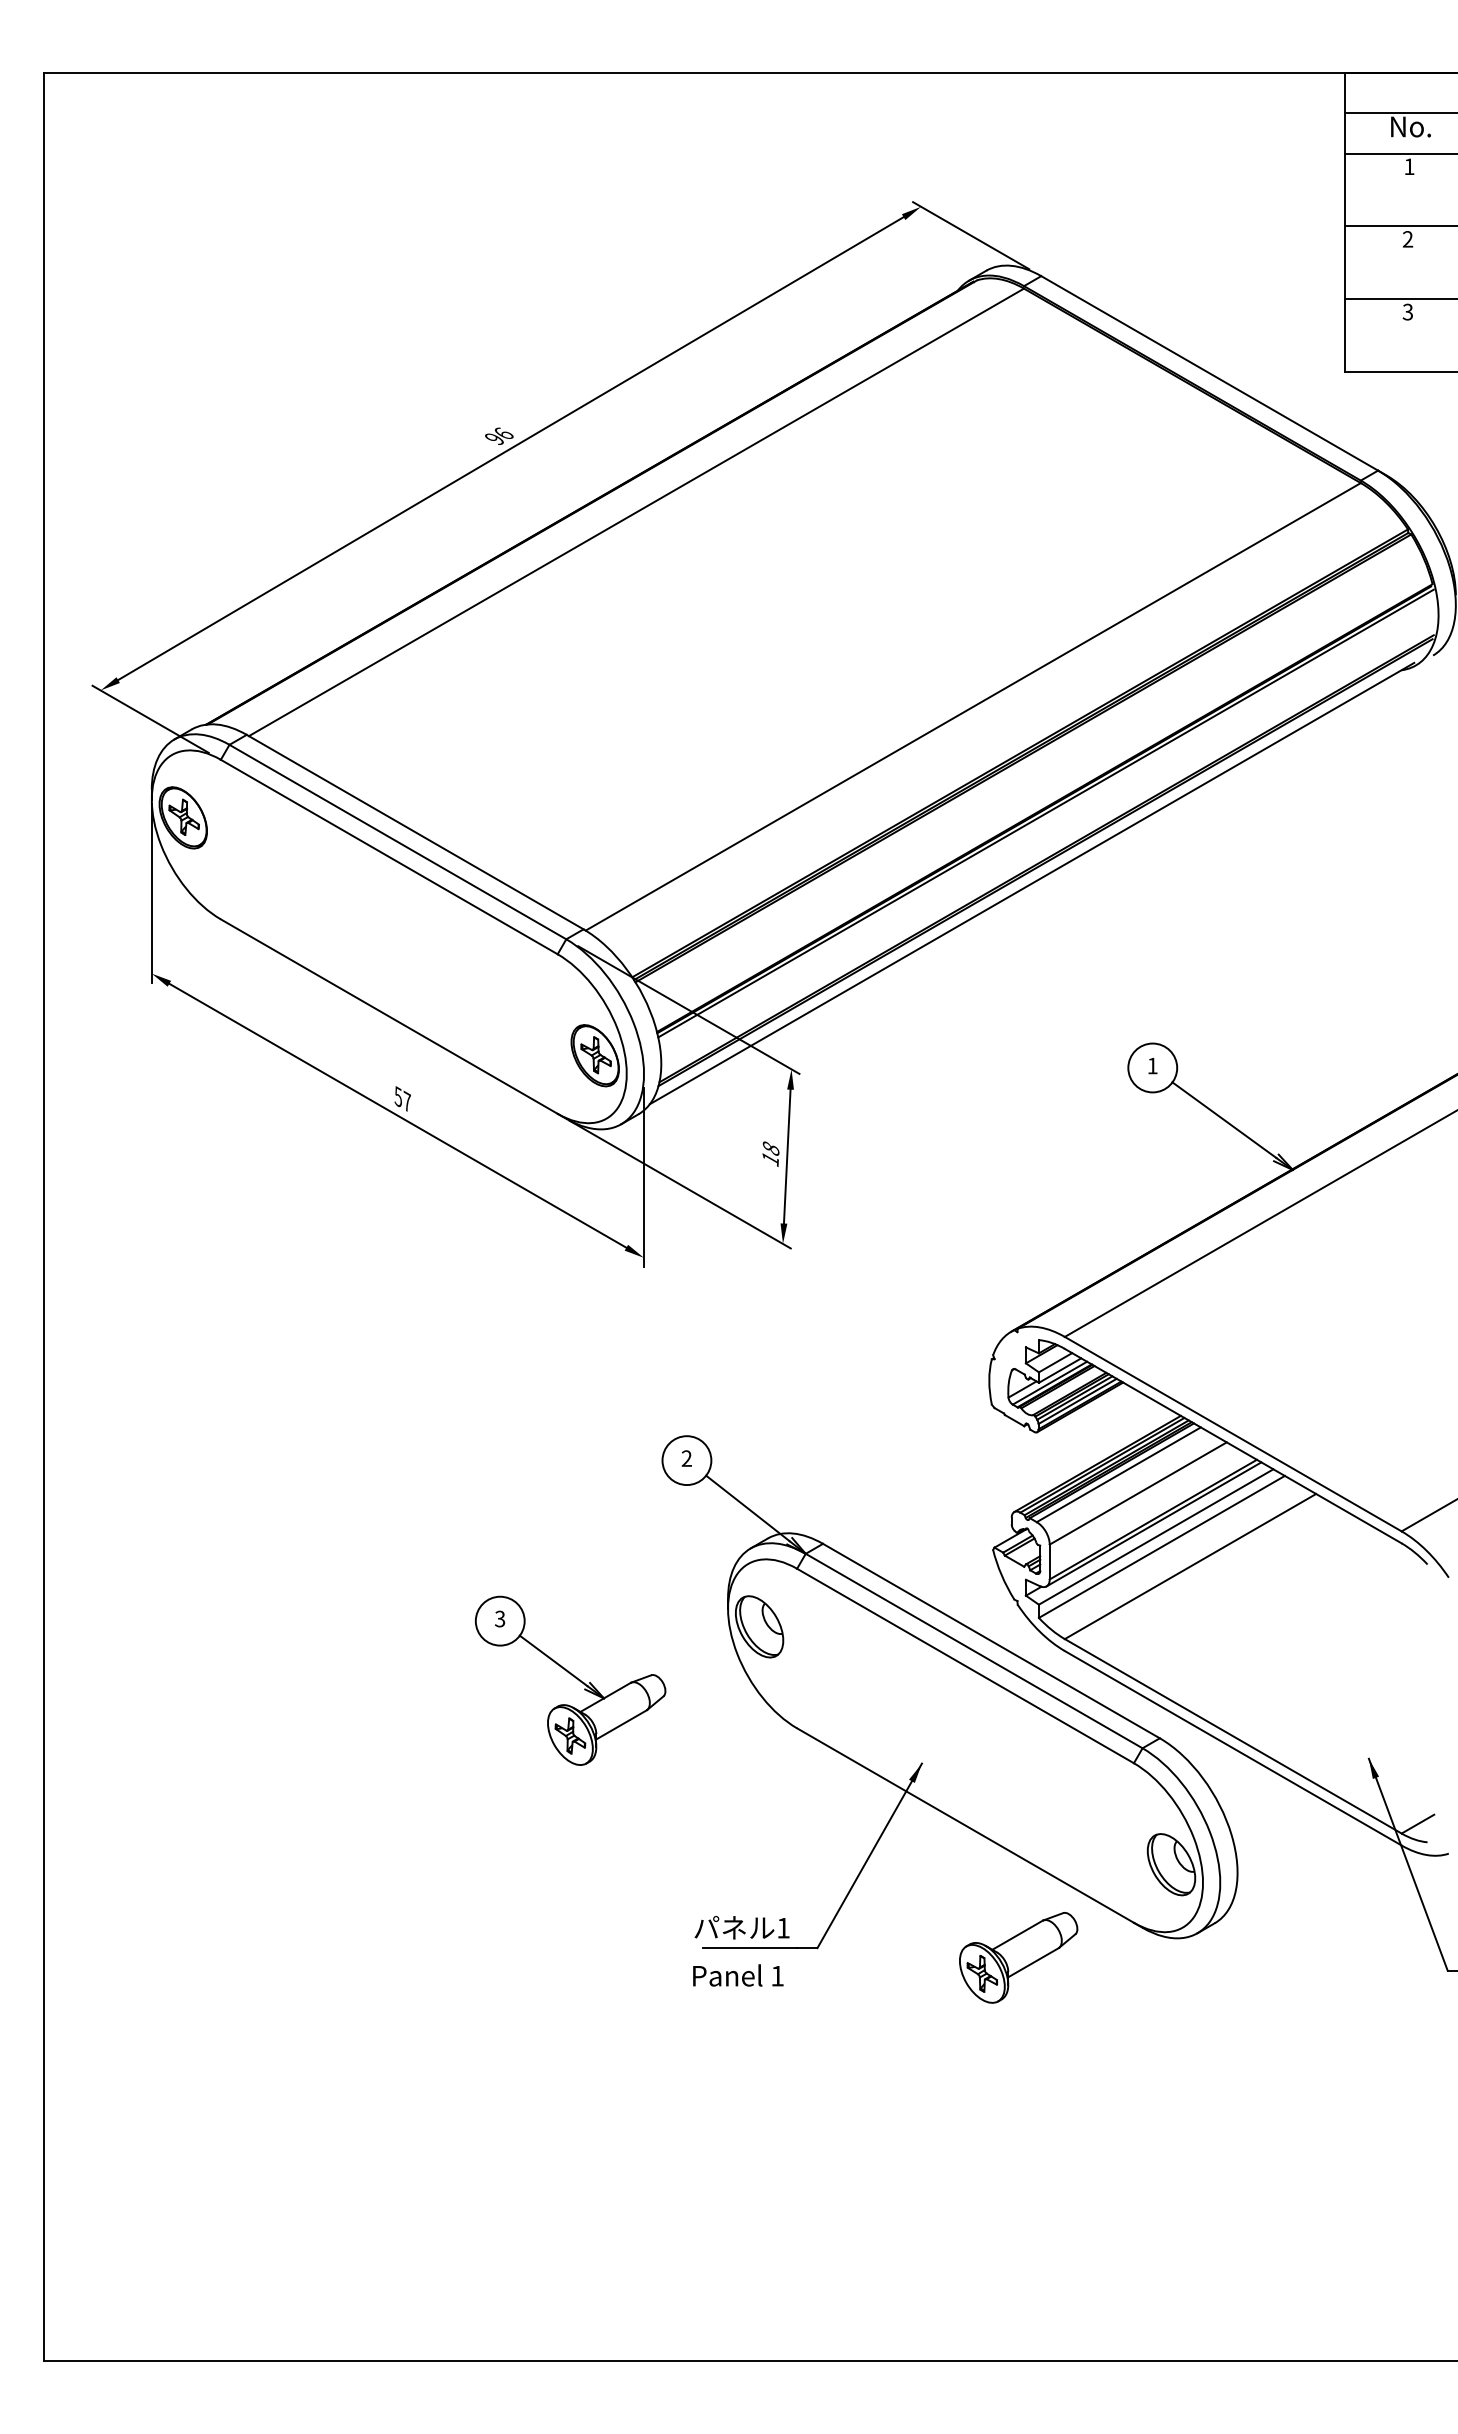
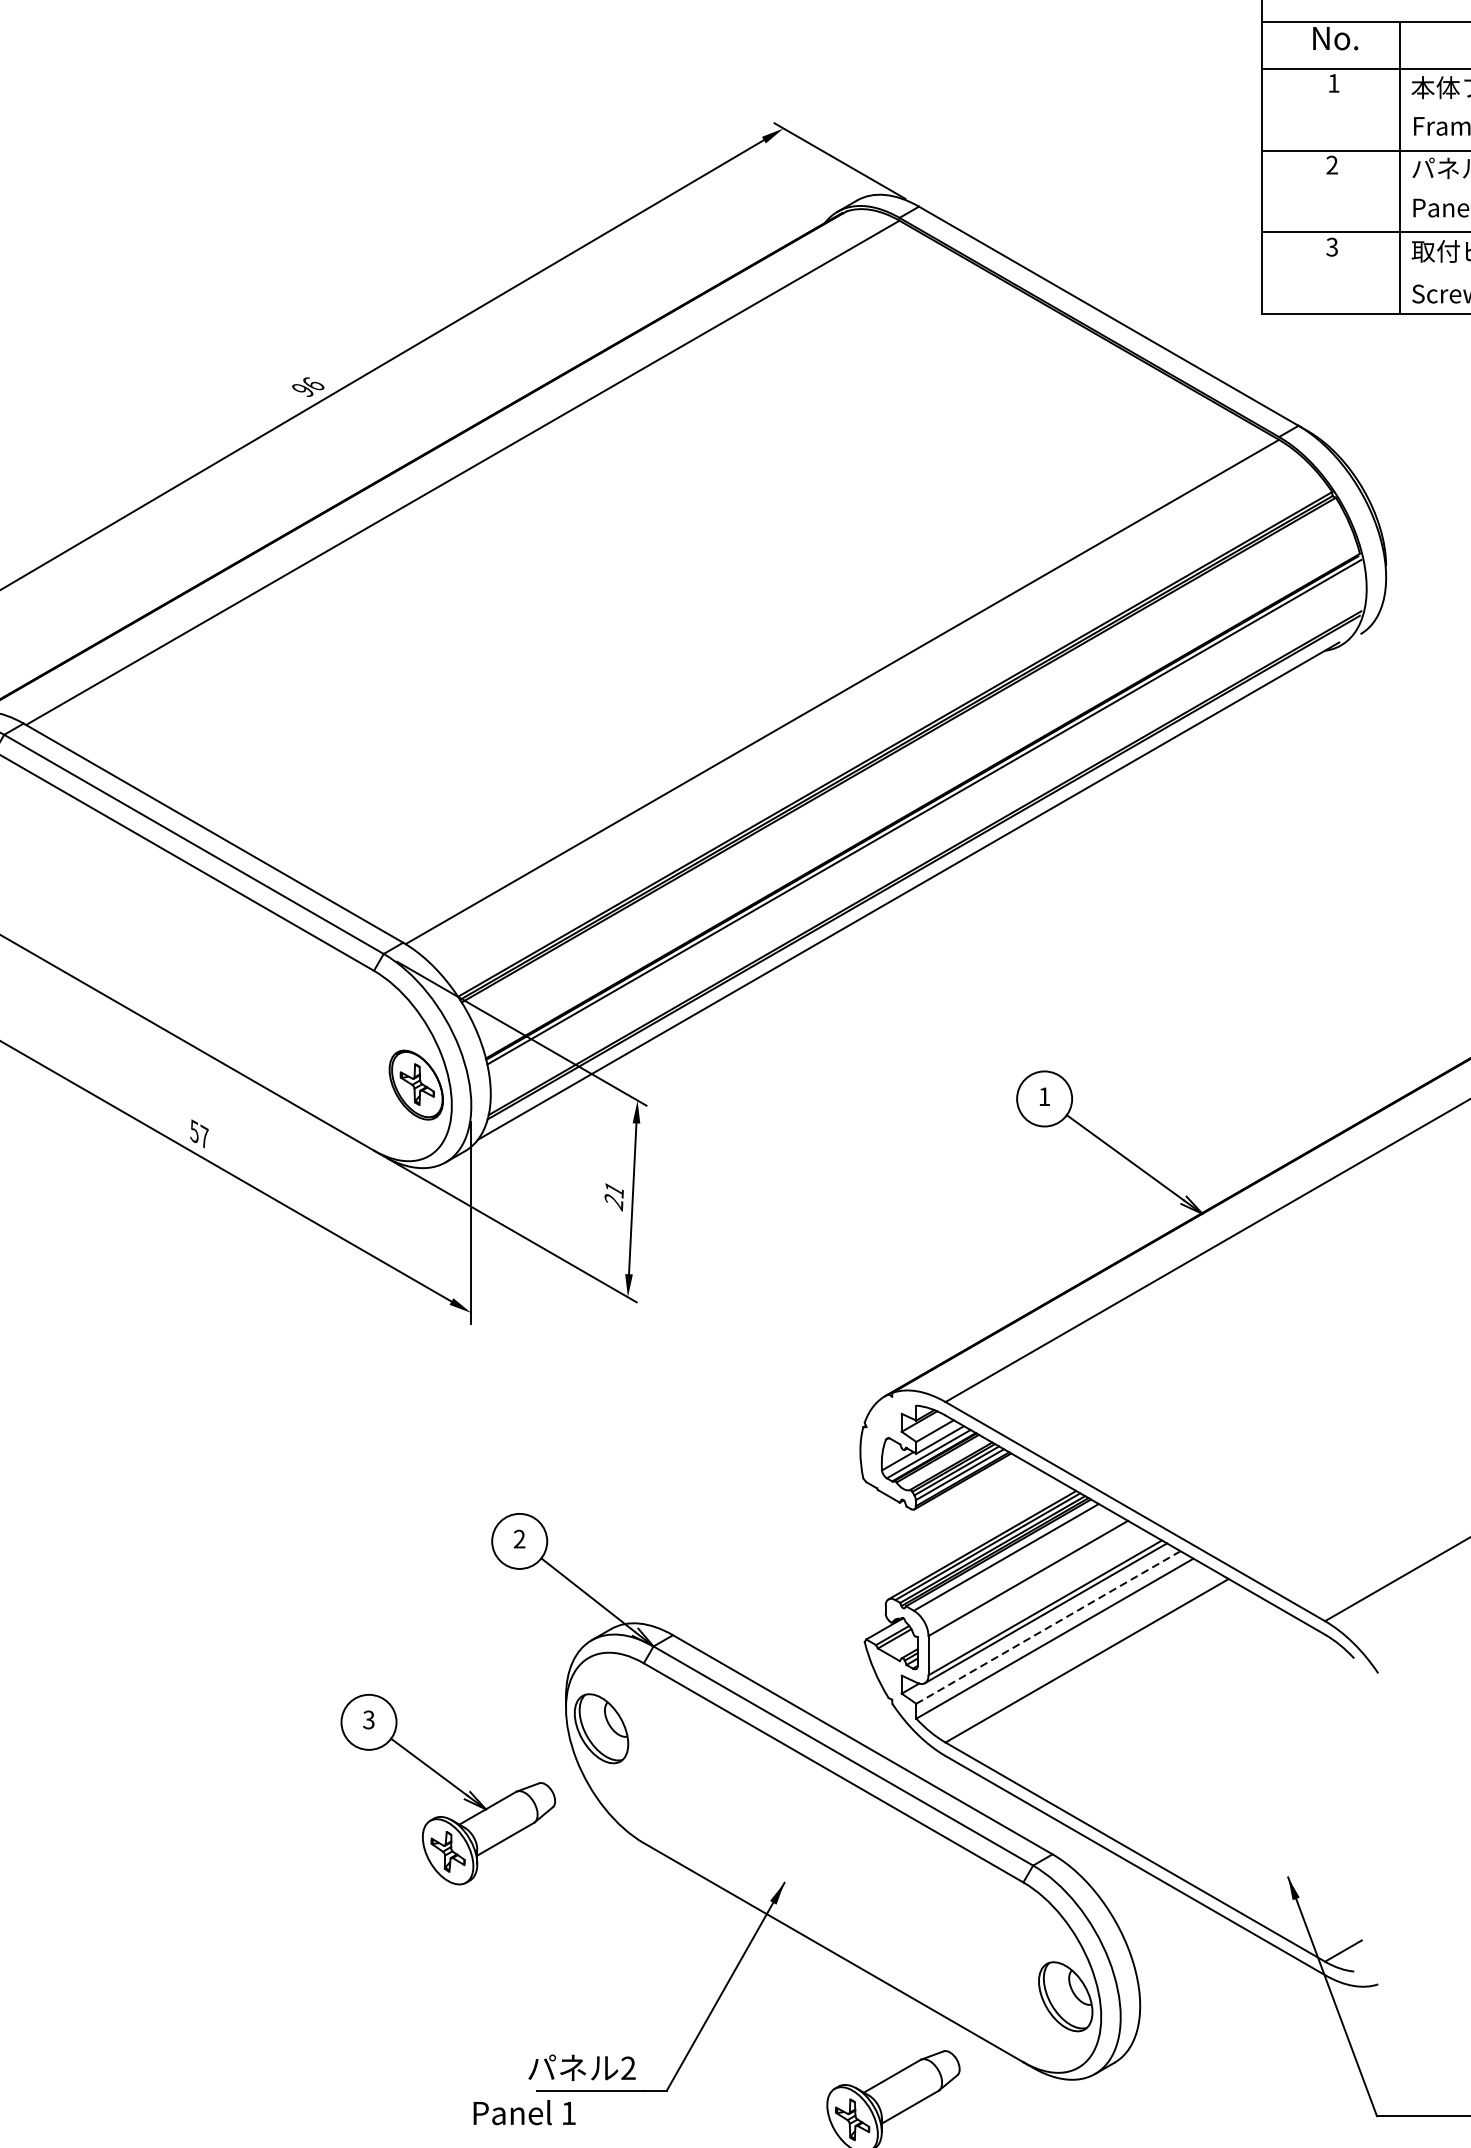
text: (770, 1154) -> (613, 1196), 18 -> 21
line: (1155, 1537) -> (1047, 1628), solid -> dashed
part: (570, 1680) -> (448, 1789), moved
text: (783, 1927) -> (628, 2067), 1 -> 2
text: (738, 1975) -> (524, 2112), moved

